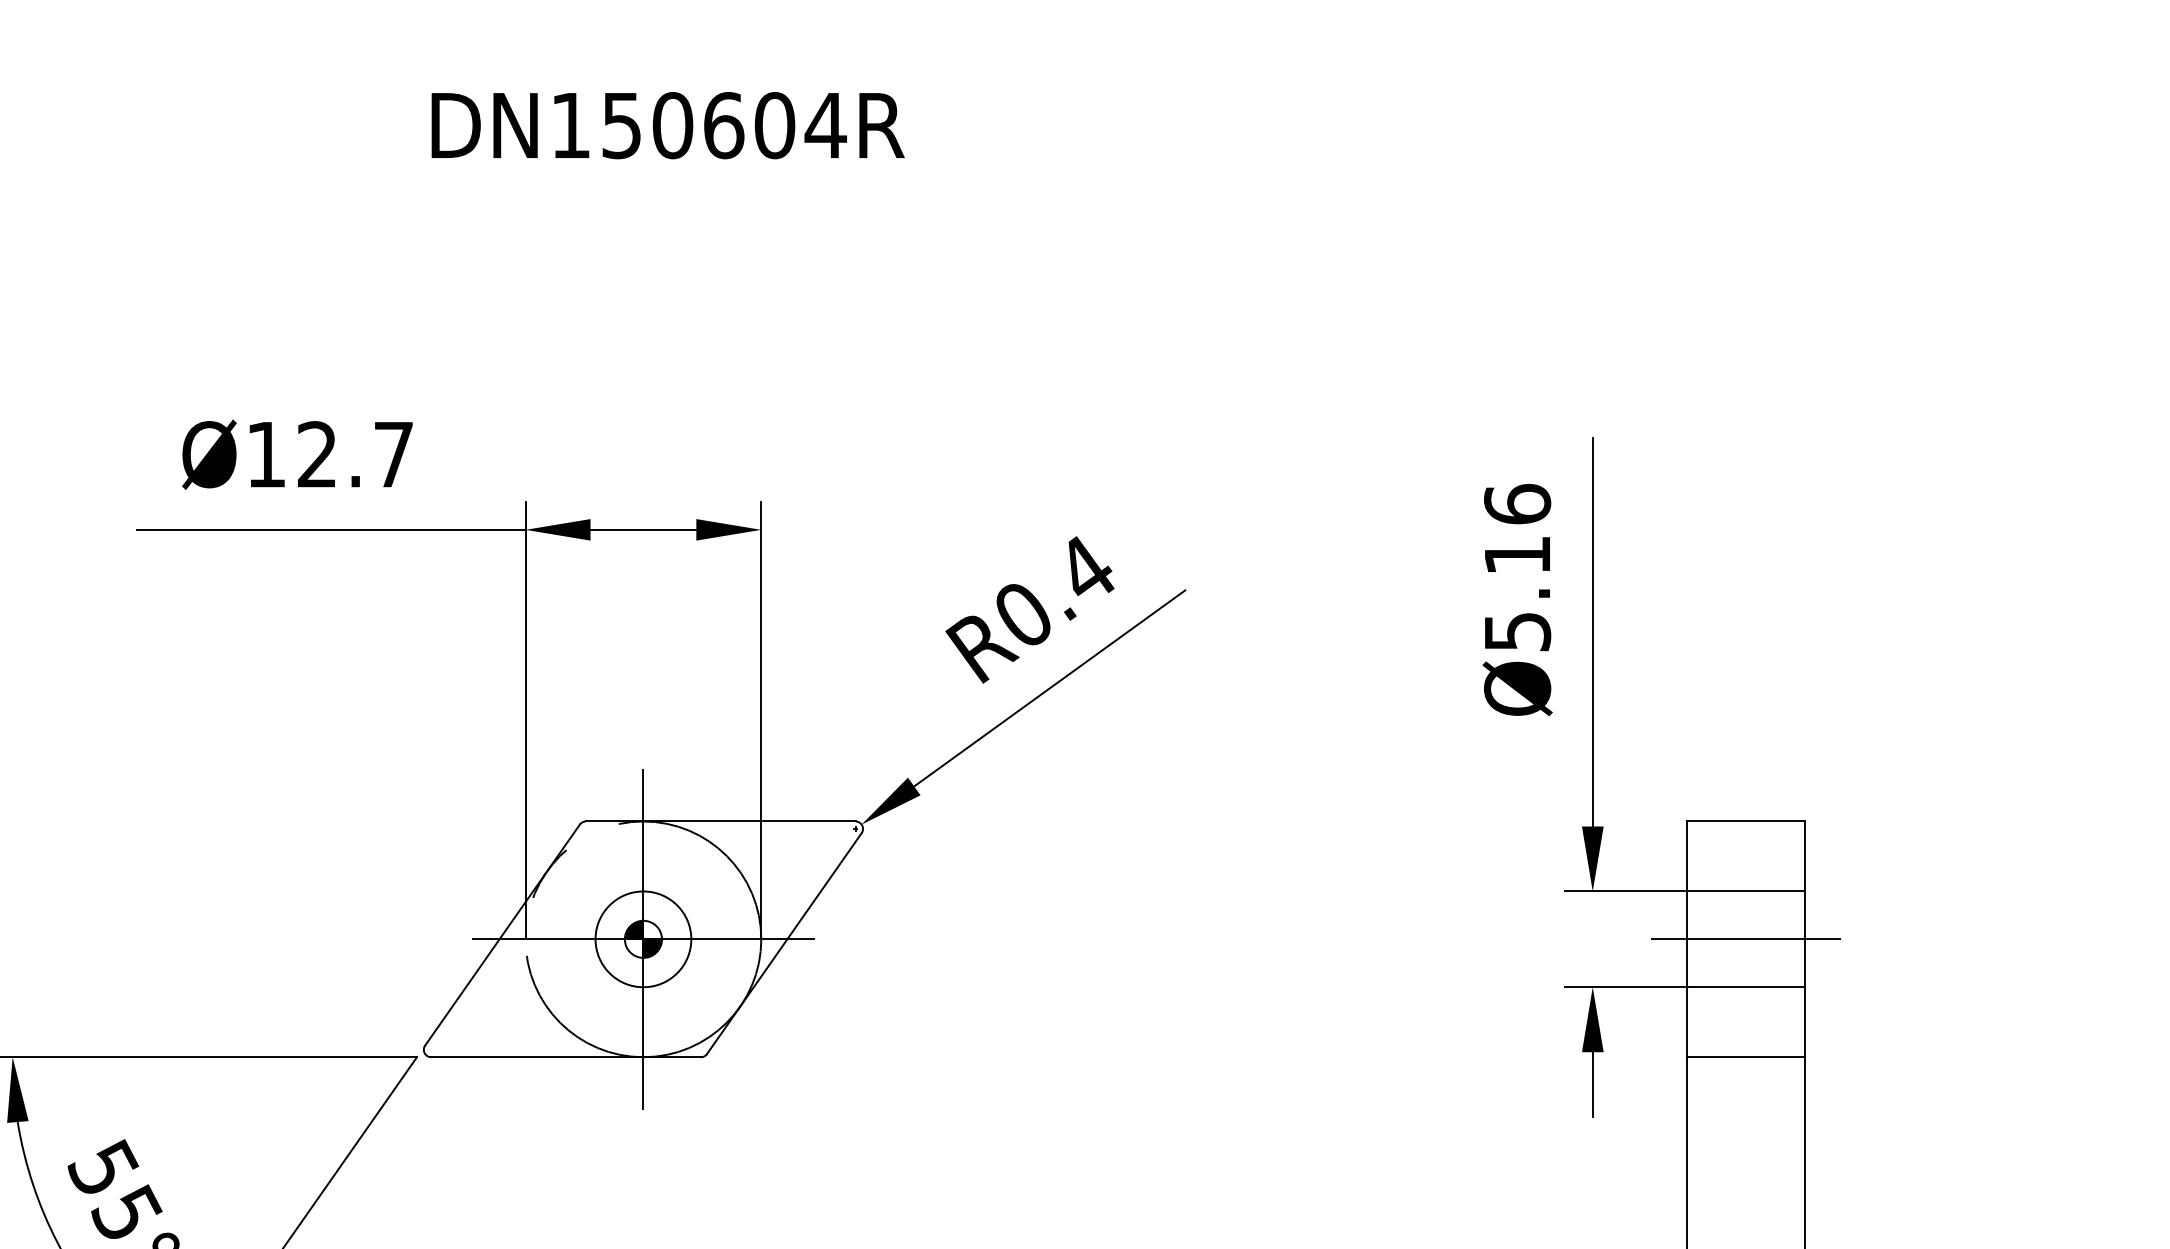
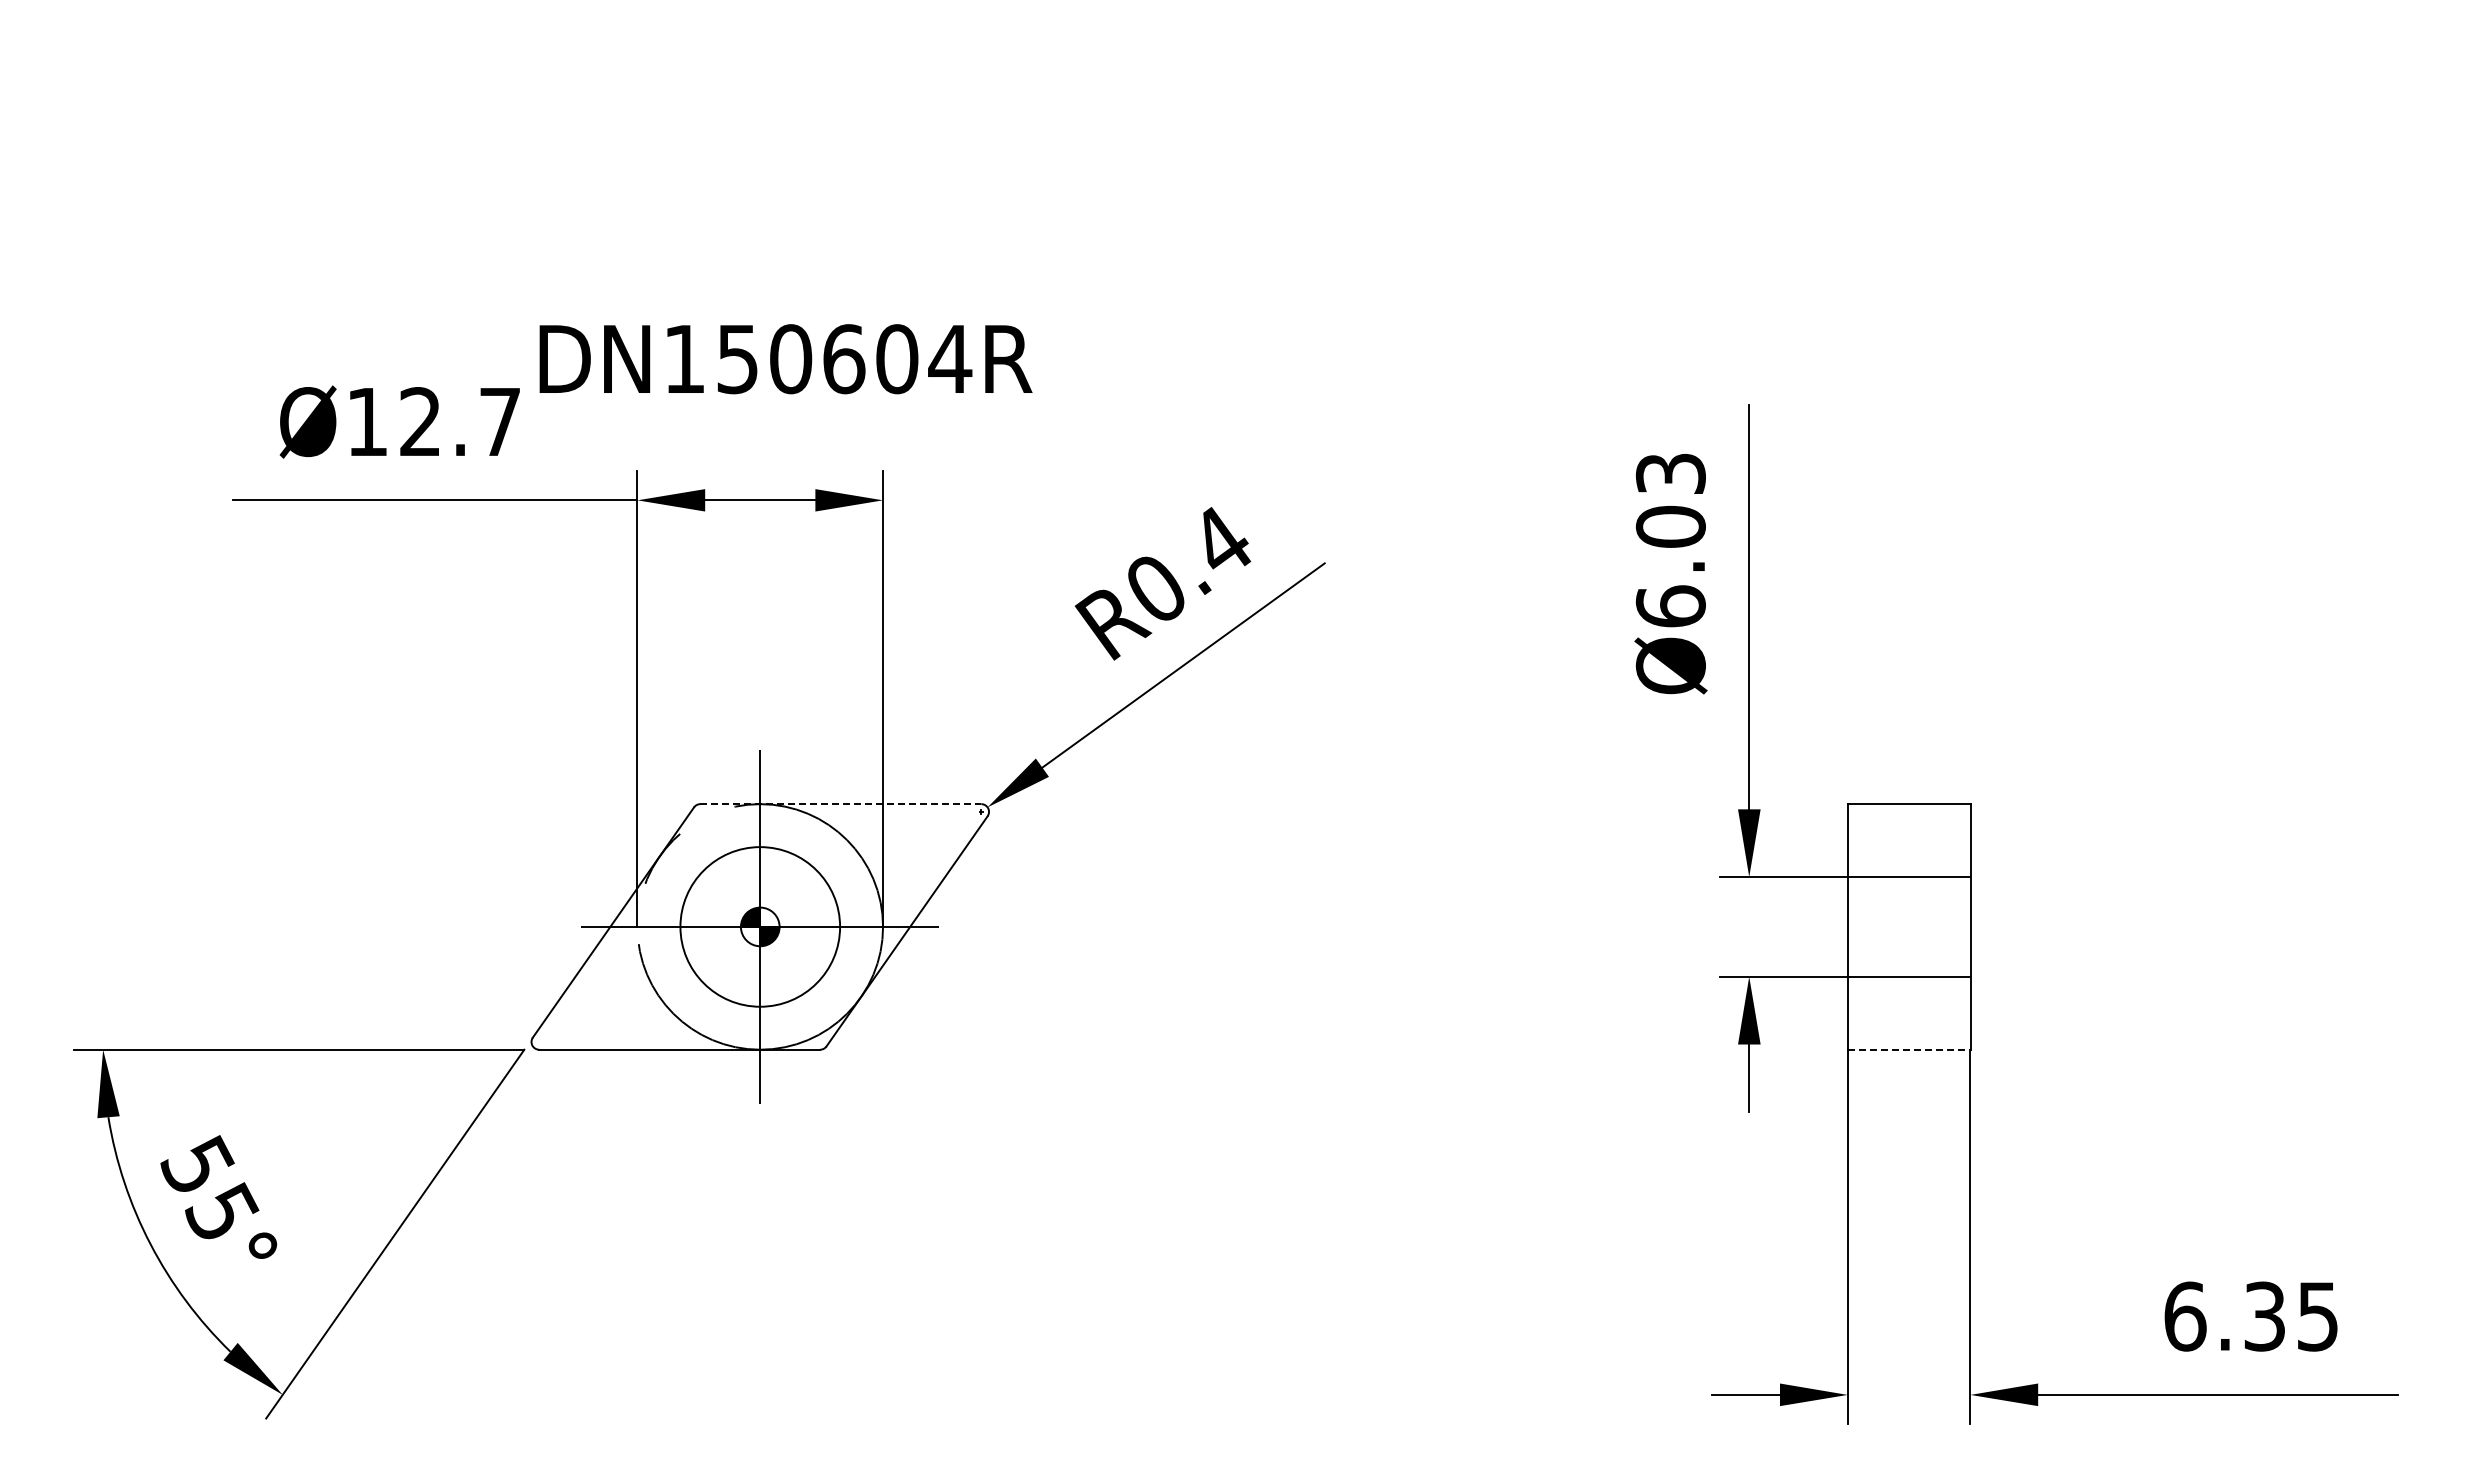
text: (667, 125) -> (785, 359), moved
text: (1517, 567) -> (1670, 539), Ø5.16 -> Ø6.03
line: (721, 821) -> (841, 804), solid -> dashed
circle: (643, 938) -> (760, 926), size x1.6
line: (1745, 938) -> (1908, 926), removed
line: (1746, 1057) -> (1909, 1049), solid -> dashed

